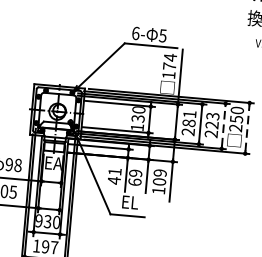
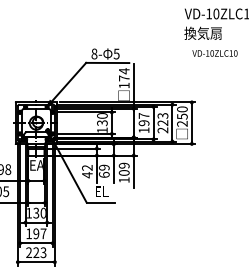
text: (135, 32) -> (94, 53), 6- -> 8-
text: (188, 123) -> (143, 123), 281 -> 197
line: (223, 126) -> (172, 123), dashed -> solid
line: (246, 128) -> (191, 123), dashed -> solid
text: (115, 171) -> (87, 167), 41 -> 42
text: (39, 220) -> (29, 212), 930 -> 130

